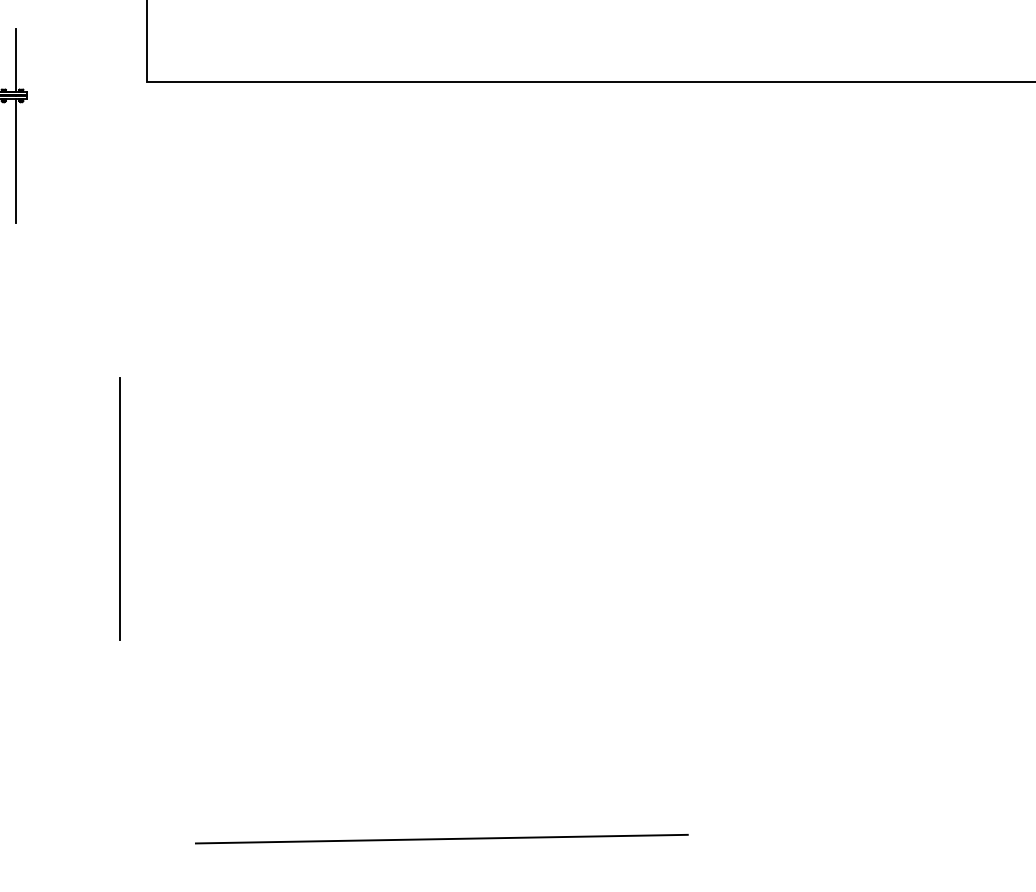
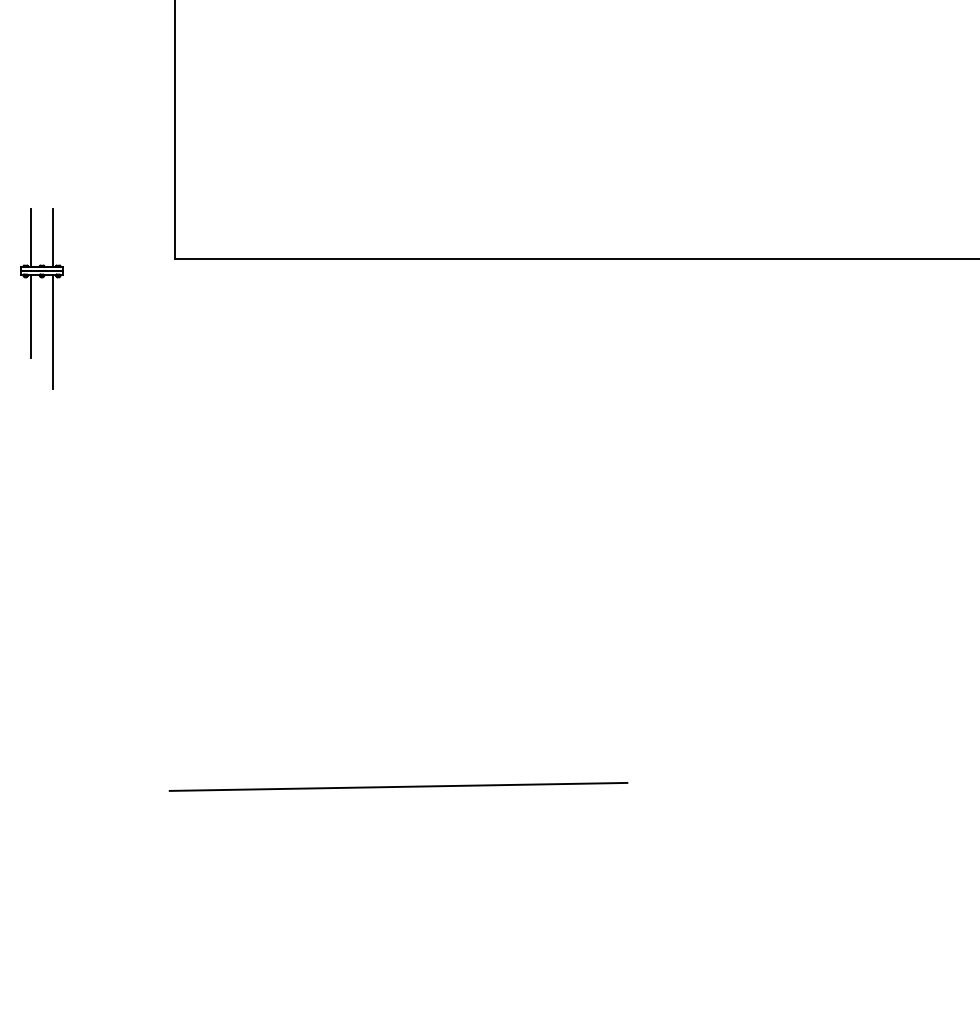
line: (119, 508) -> (149, 655), removed
line: (441, 838) -> (398, 786), moved

